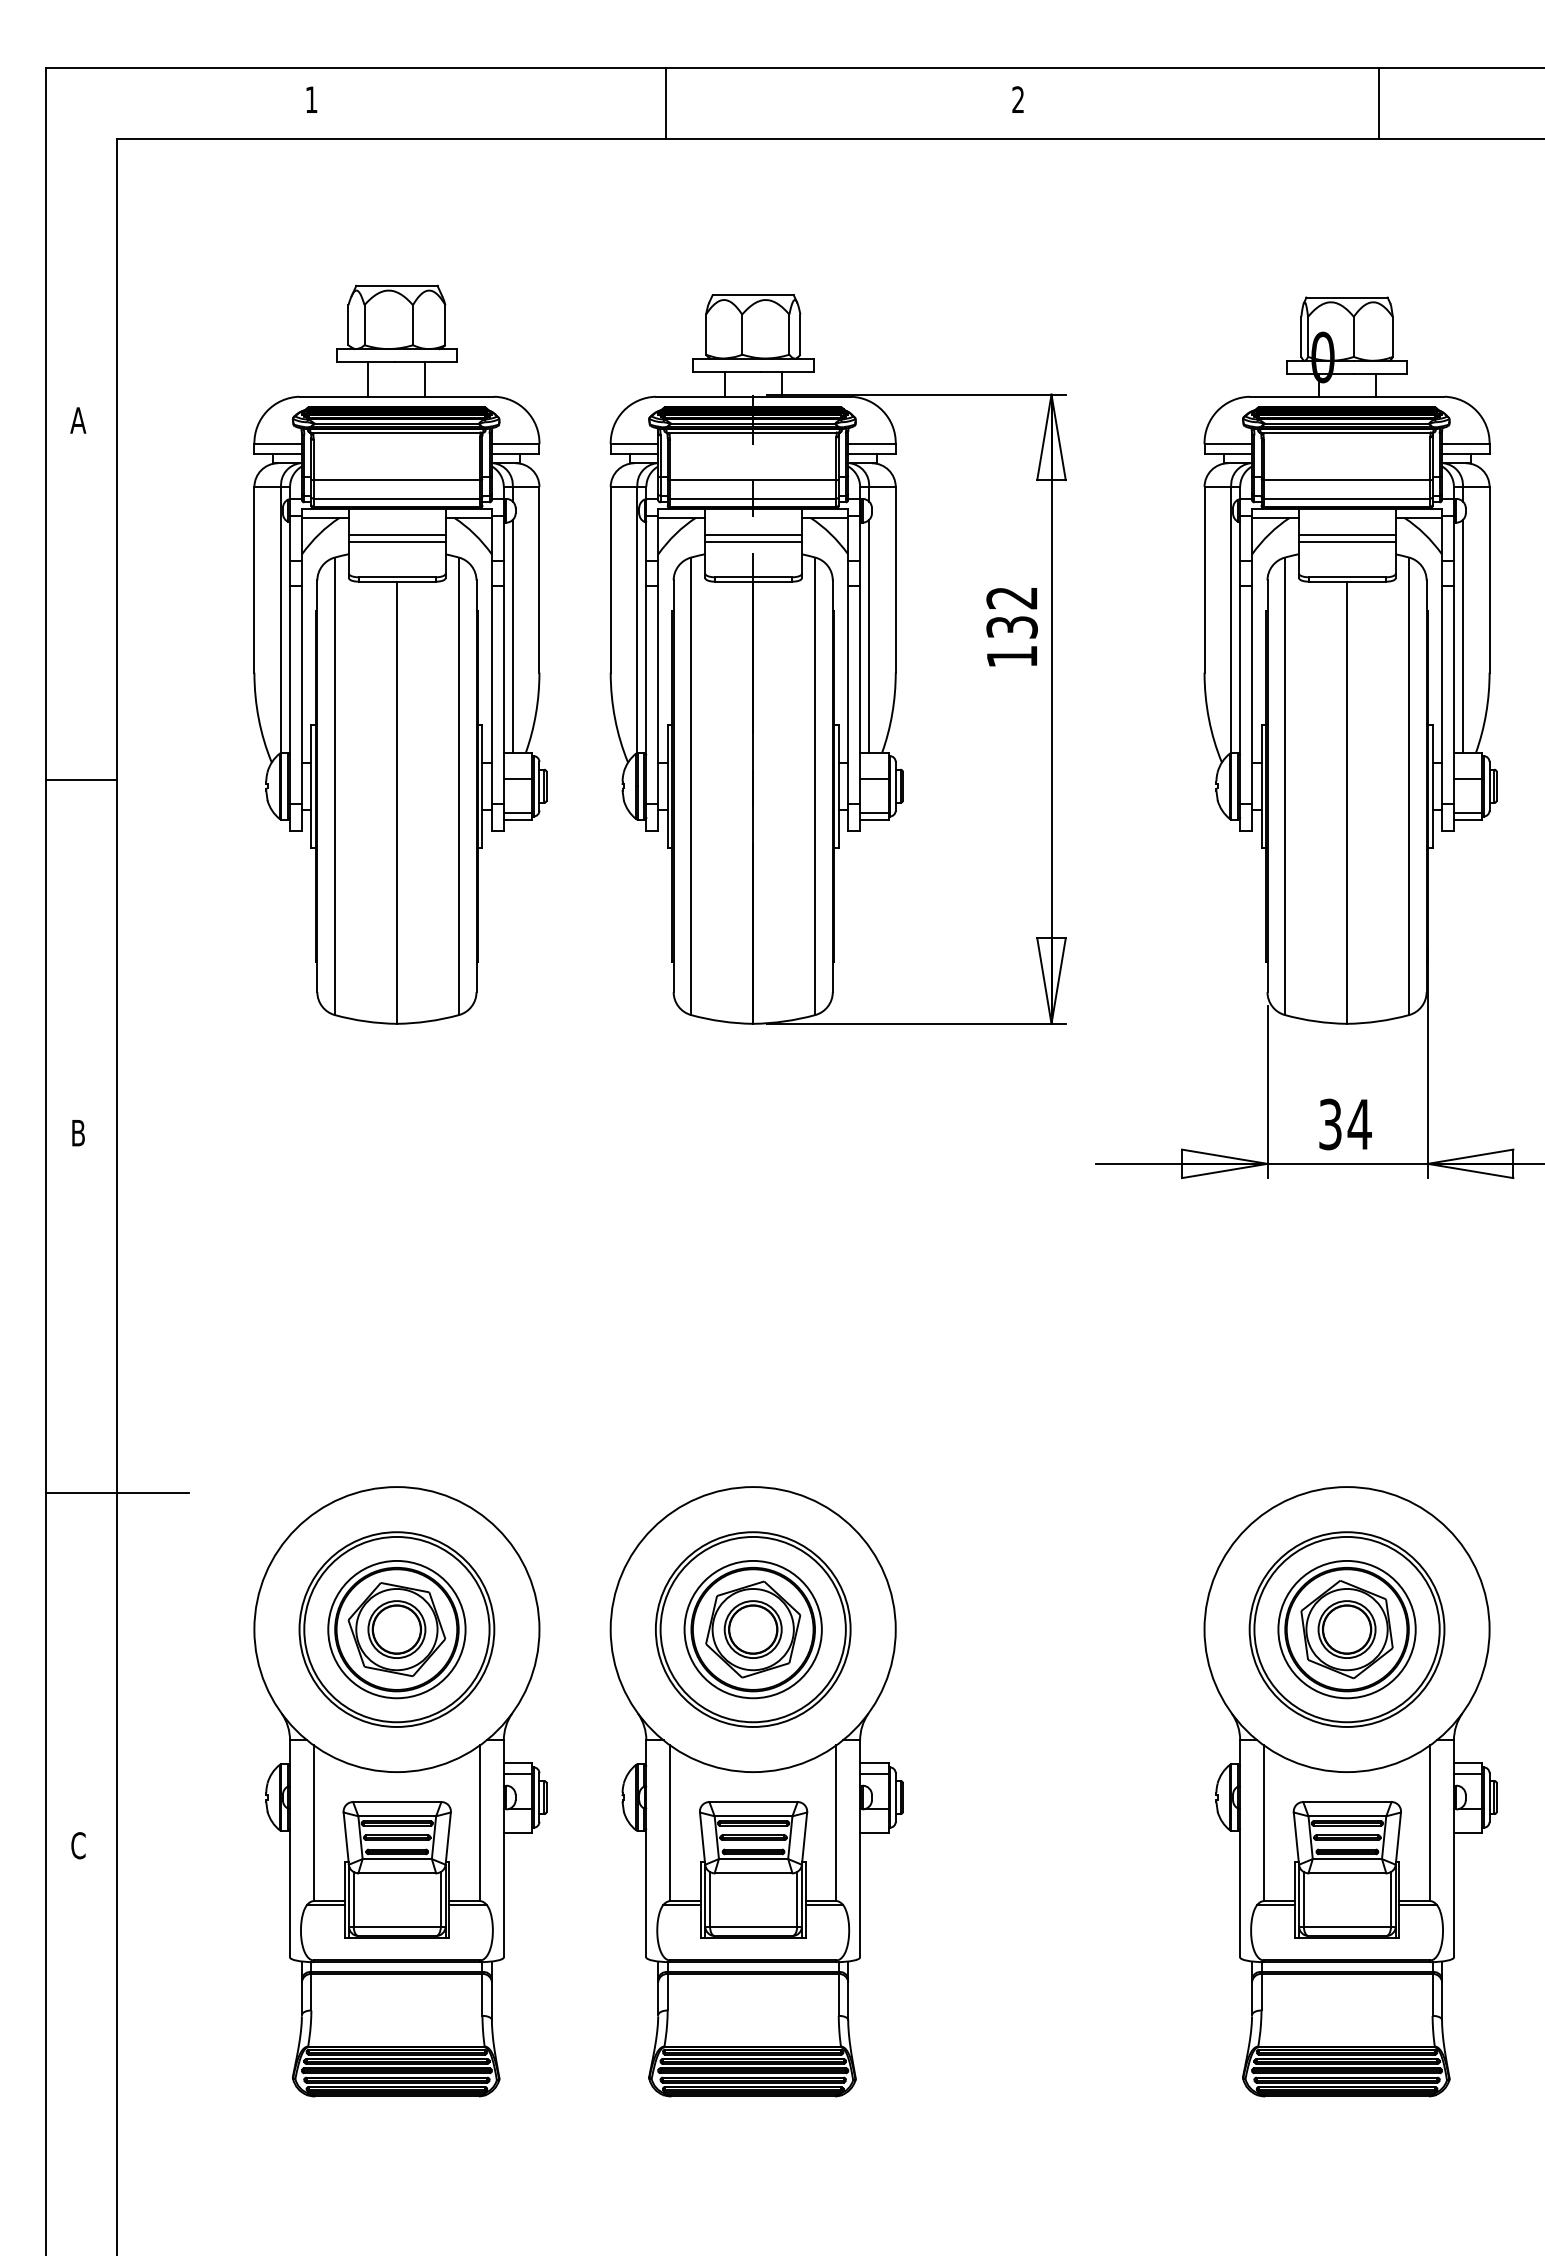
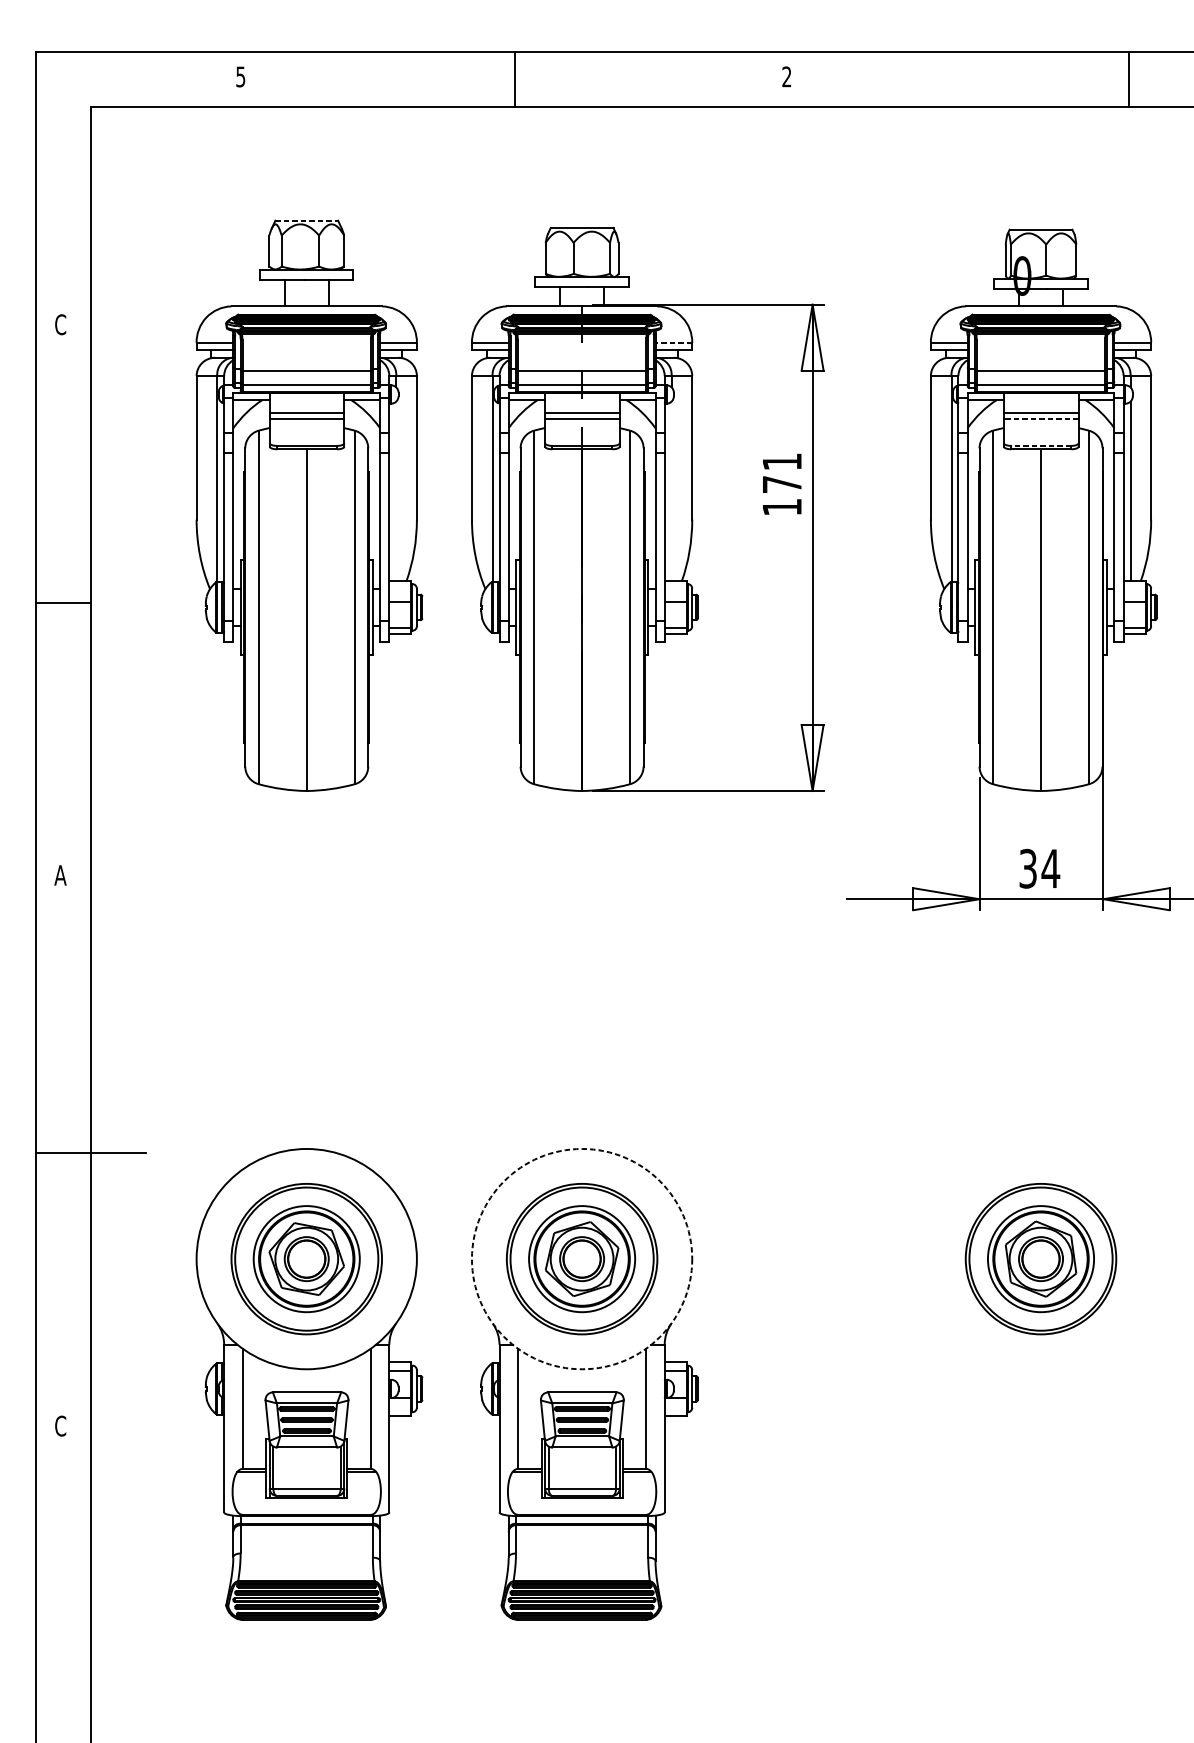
text: (311, 99) -> (240, 76), 1 -> 5
line: (1378, 102) -> (1128, 78), moved
line: (396, 285) -> (306, 220), solid -> dashed
text: (78, 420) -> (60, 324), A -> C
line: (872, 444) -> (674, 343), solid -> dashed
line: (1346, 542) -> (1040, 419), solid -> dashed
line: (1347, 577) -> (1041, 446), solid -> dashed
text: (1011, 612) -> (781, 473), 132 -> 171
line: (512, 636) -> (396, 491), removed
line: (869, 636) -> (671, 491), removed
text: (78, 1133) -> (60, 875), B -> A
circle: (752, 1629) -> (581, 1259), solid -> dashed
part: (1350, 1791) -> (1043, 1384), removed

